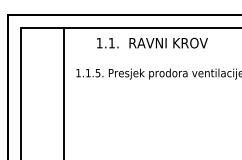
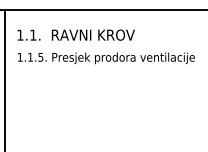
text: (152, 42) -> (76, 34), moved

